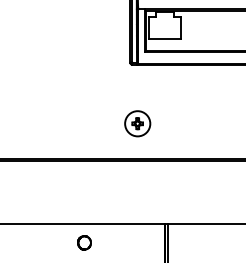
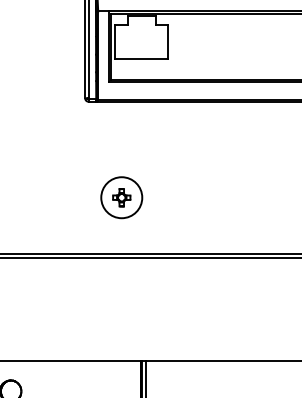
part: (137, 123) -> (121, 197), moved

